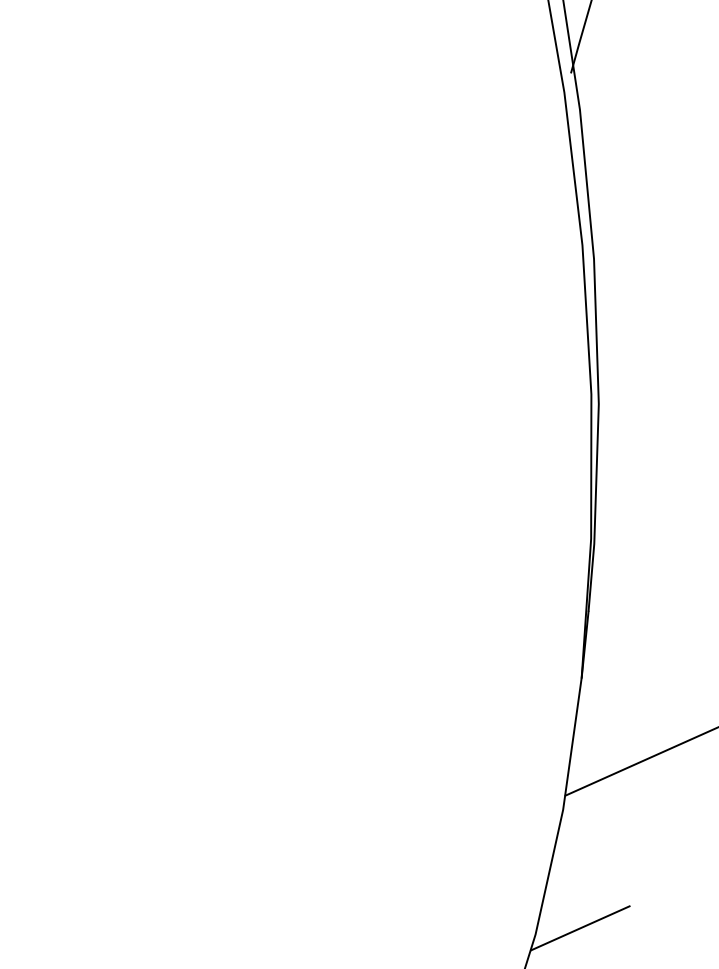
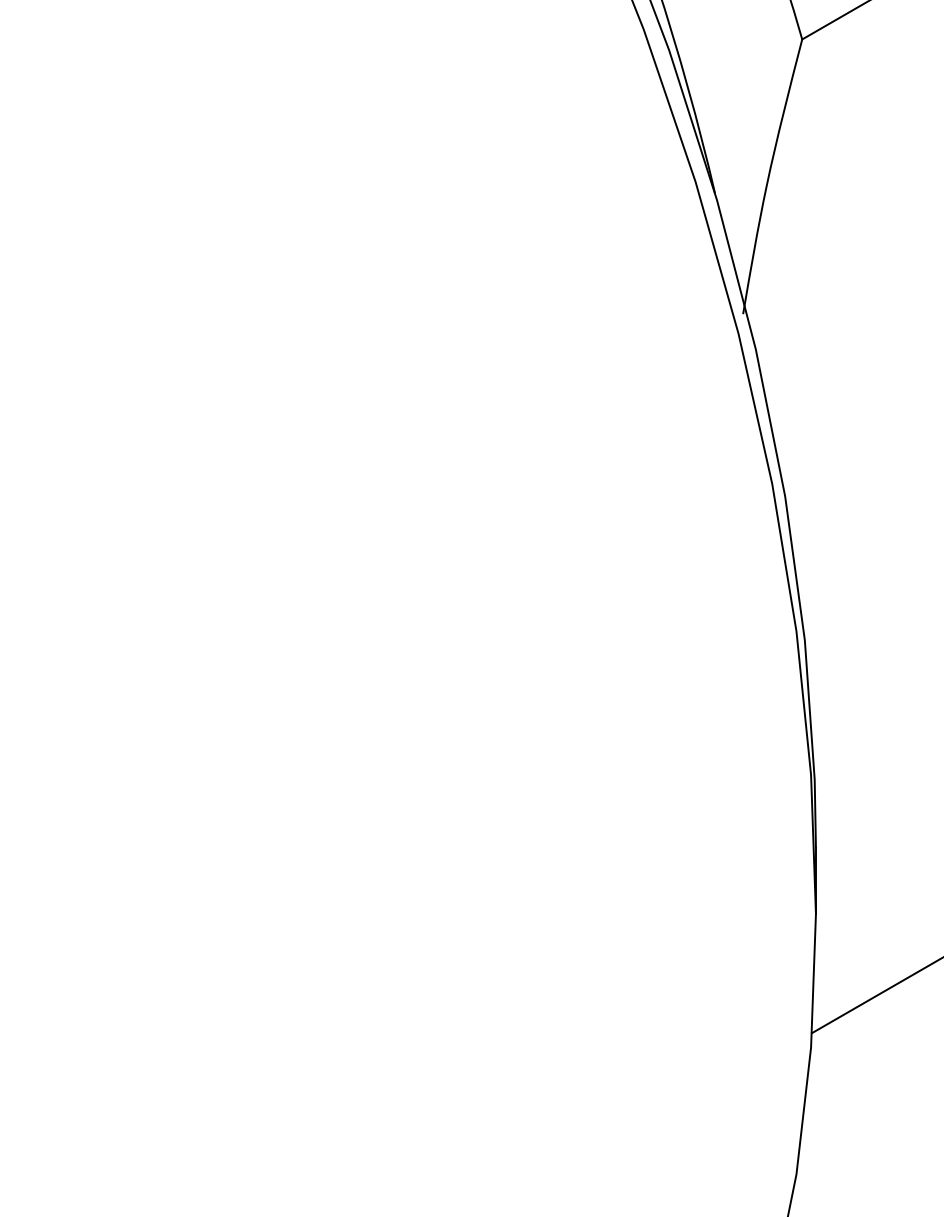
line: (580, 928) -> (840, 1163), removed

